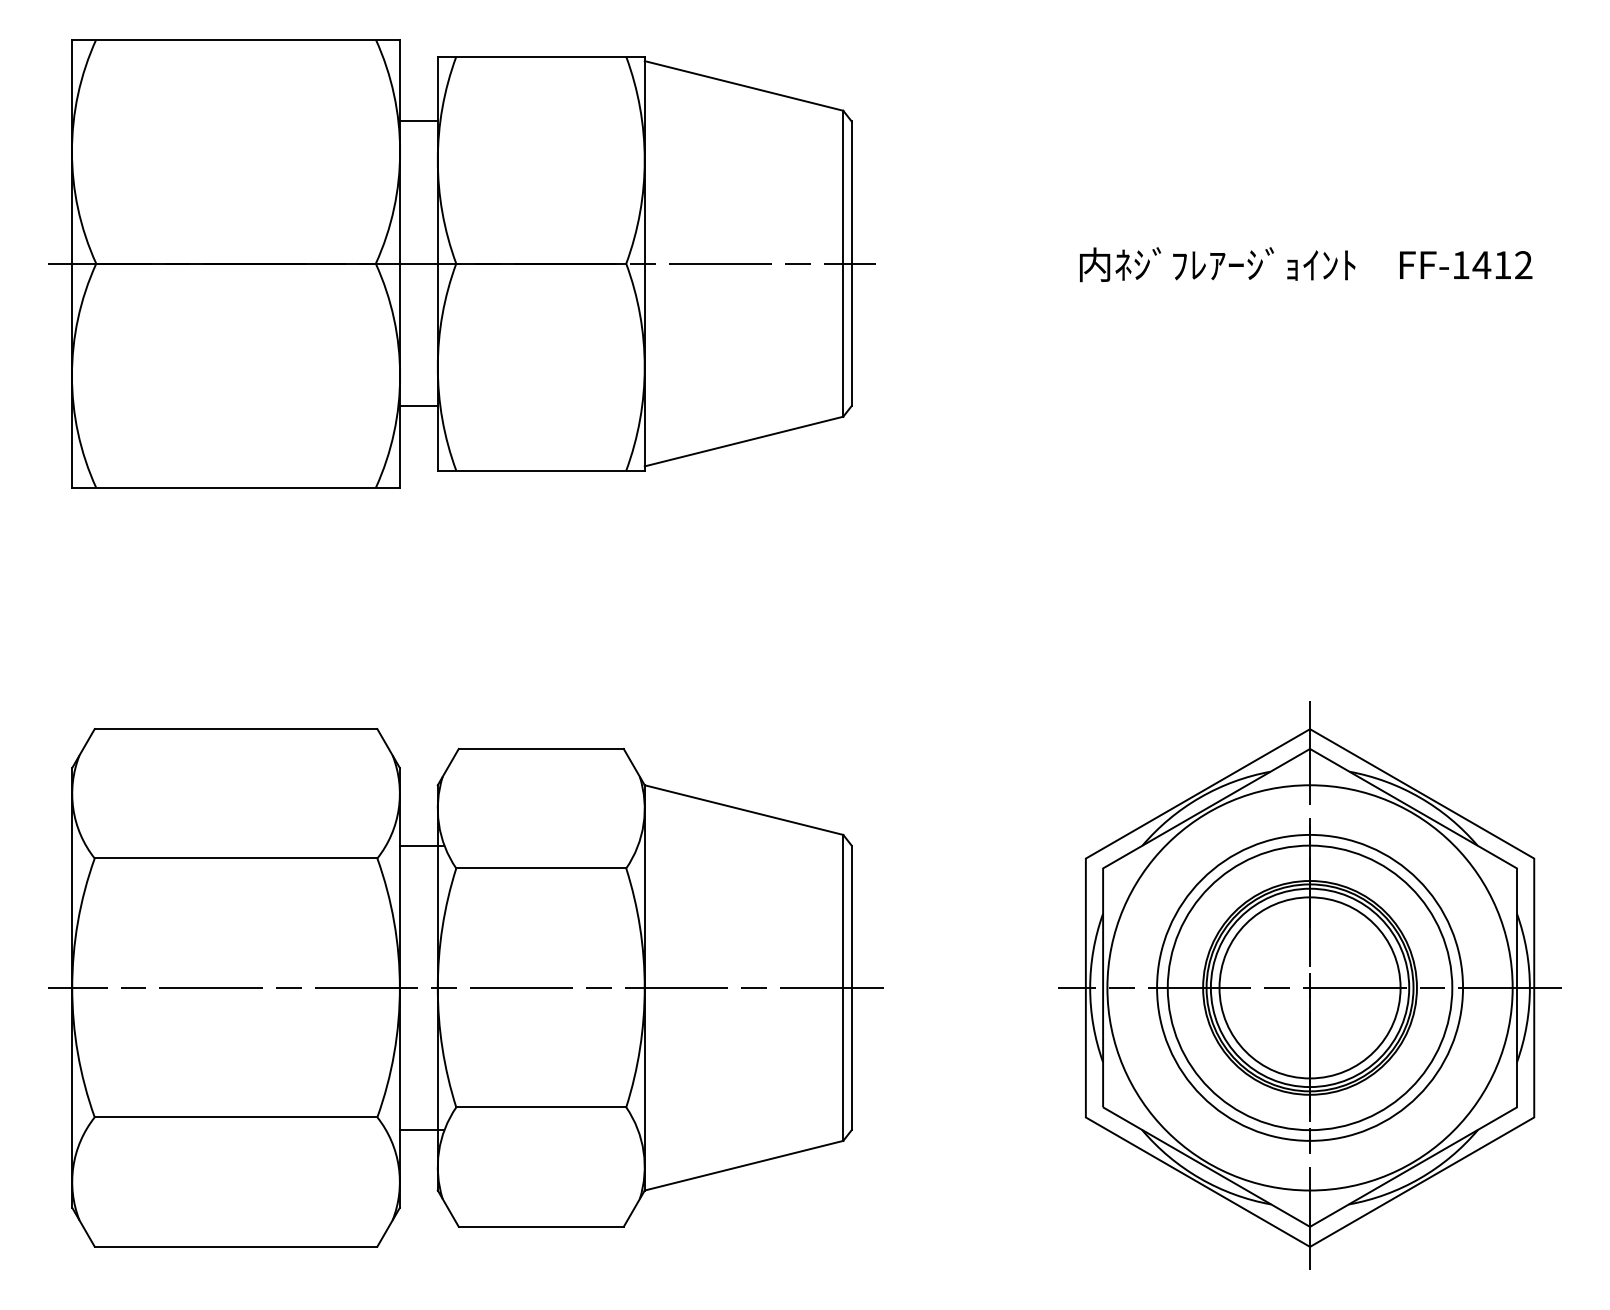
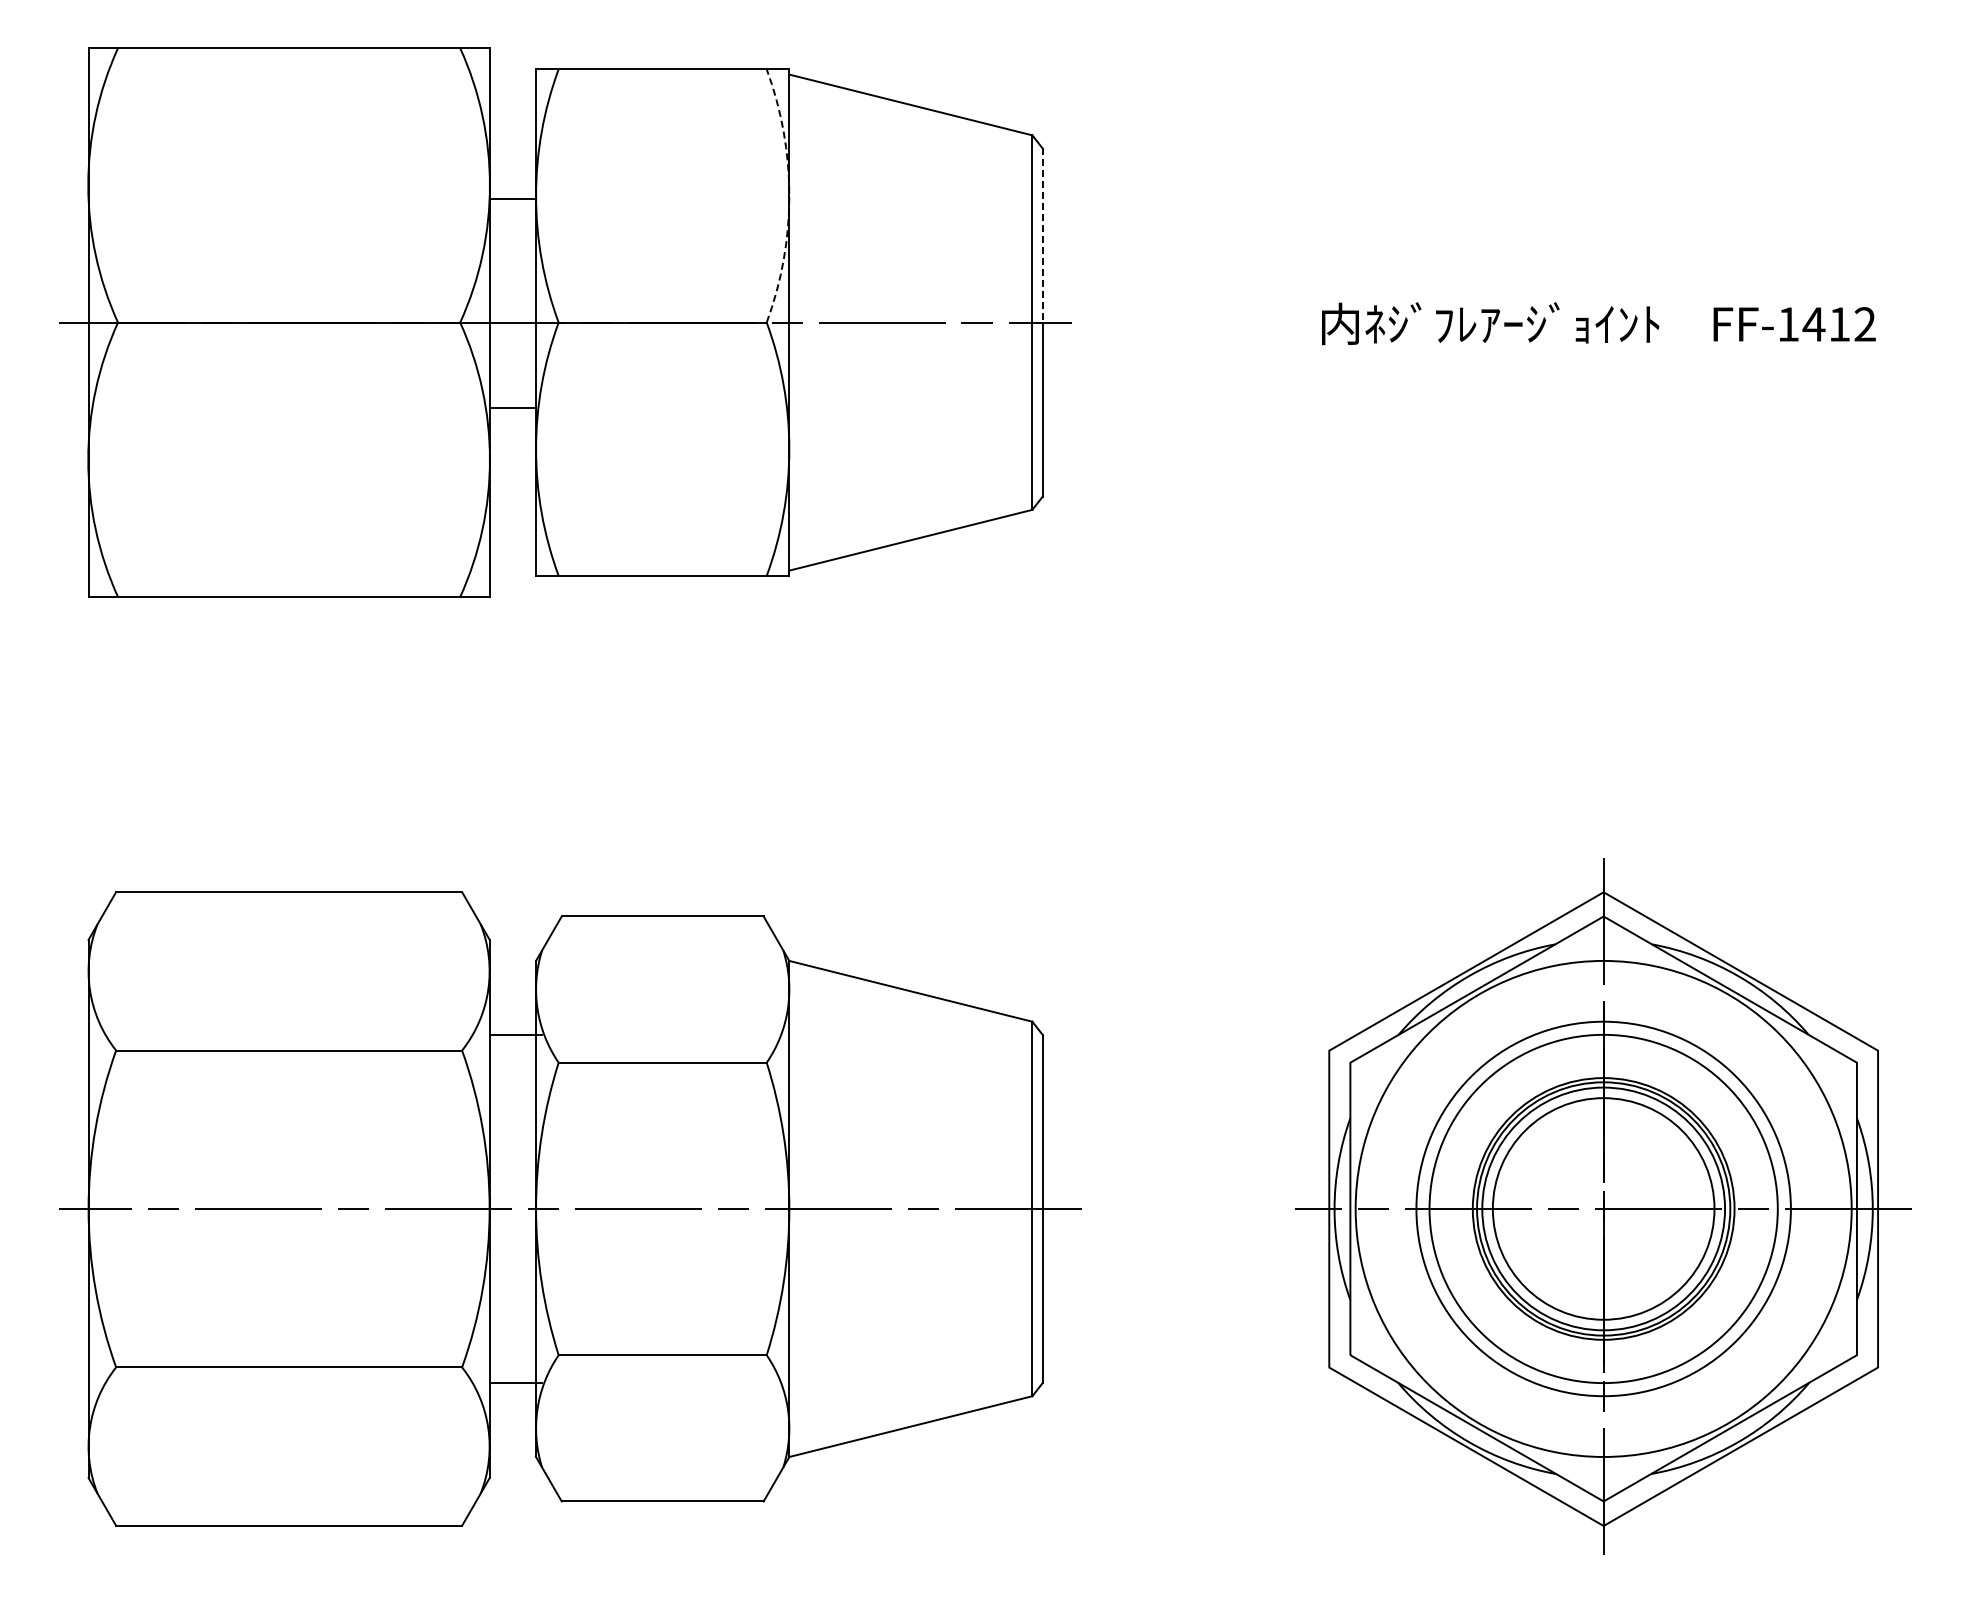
line: (418, 121) -> (512, 199), moved
arc: (644, 159) -> (789, 195), solid -> dashed
line: (851, 193) -> (1042, 236), solid -> dashed
line: (418, 405) -> (512, 407), moved

